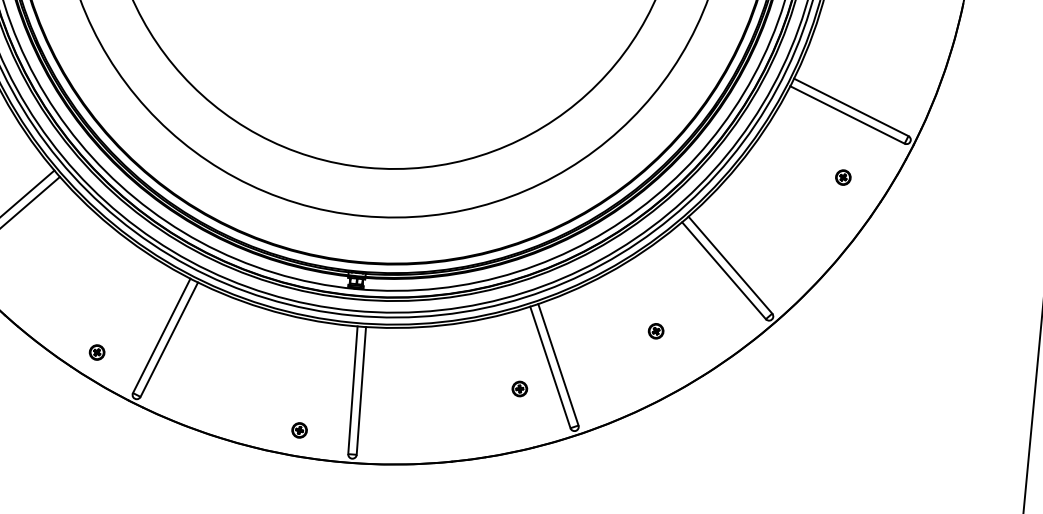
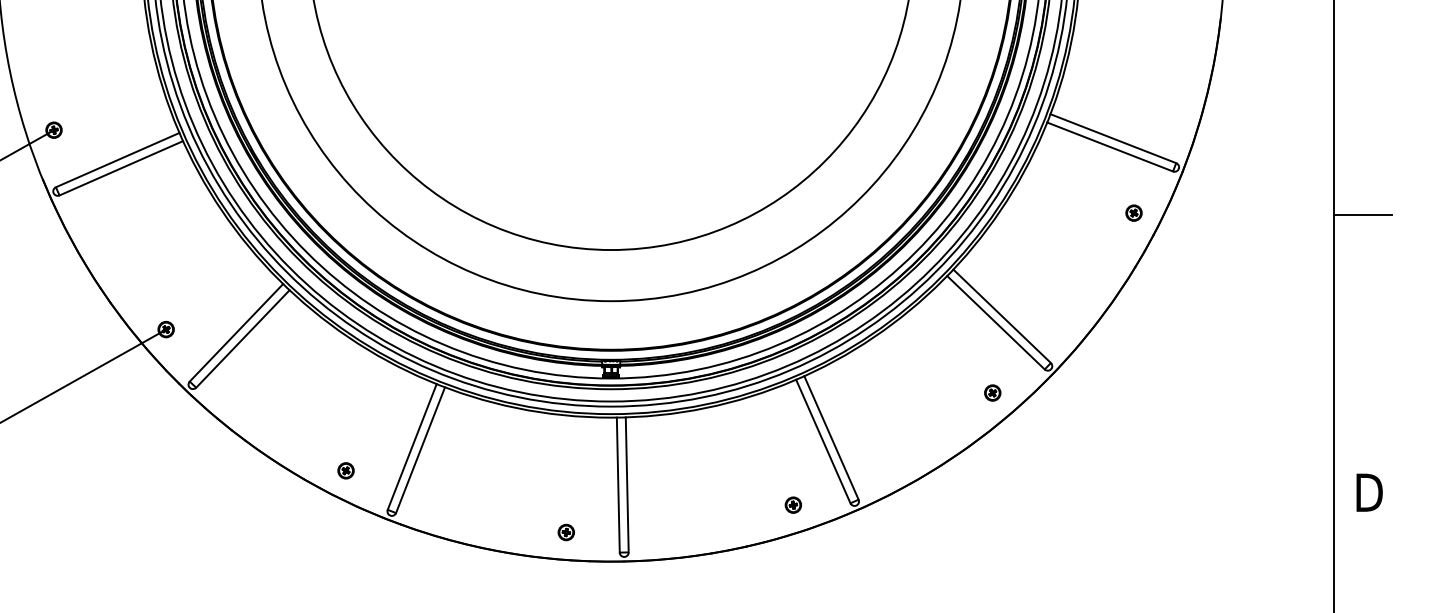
part: (842, 176) -> (1133, 212), moved
part: (655, 330) -> (992, 392), moved
part: (519, 388) -> (792, 504), moved

